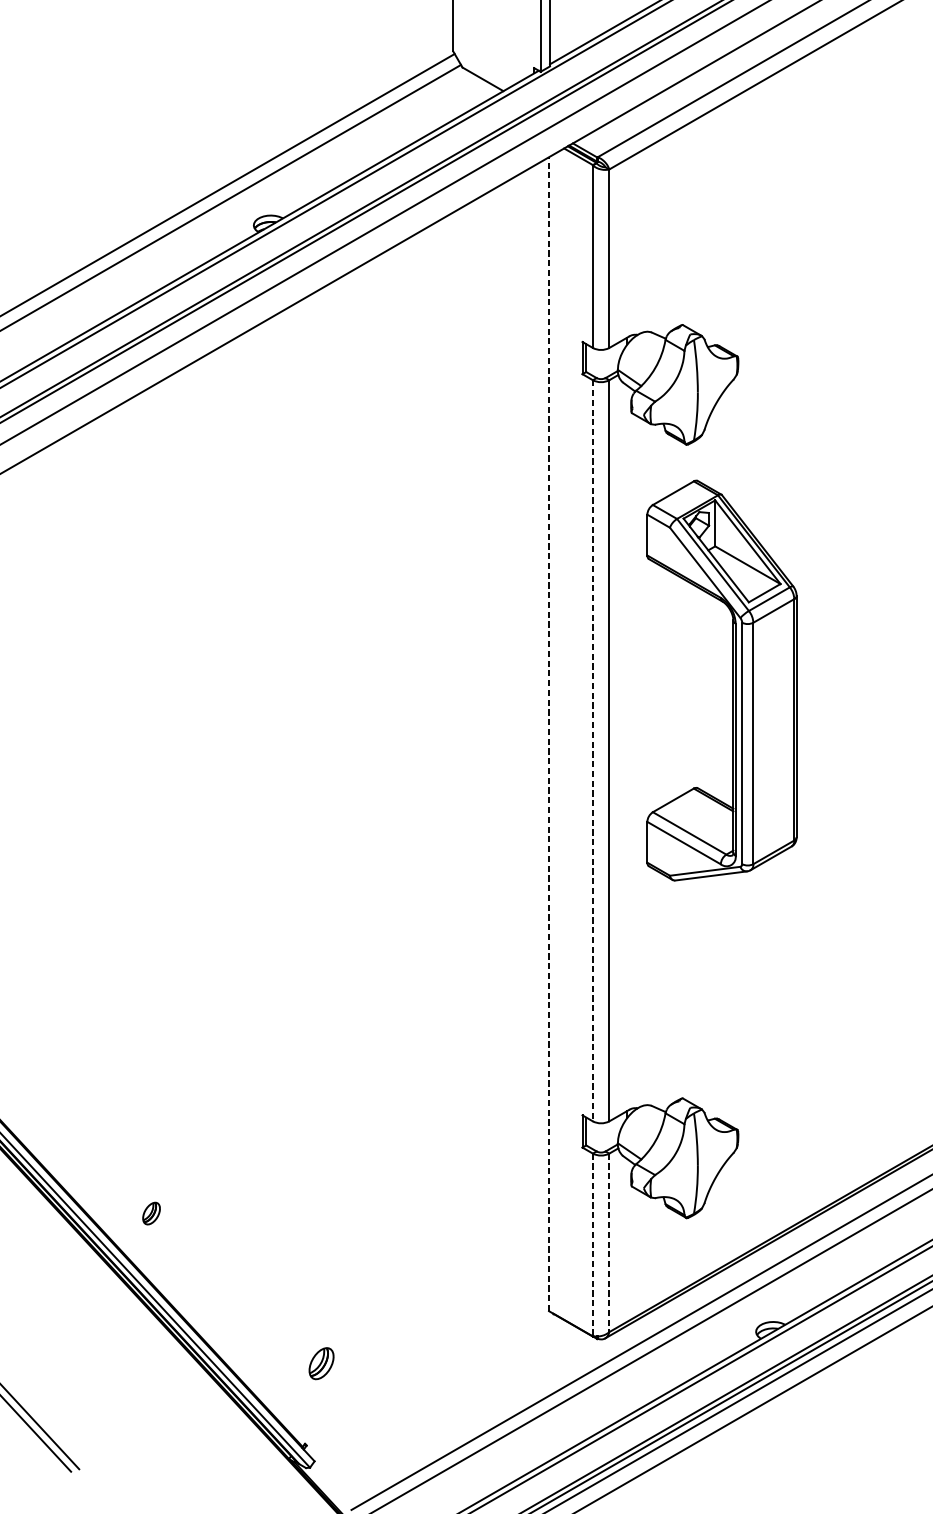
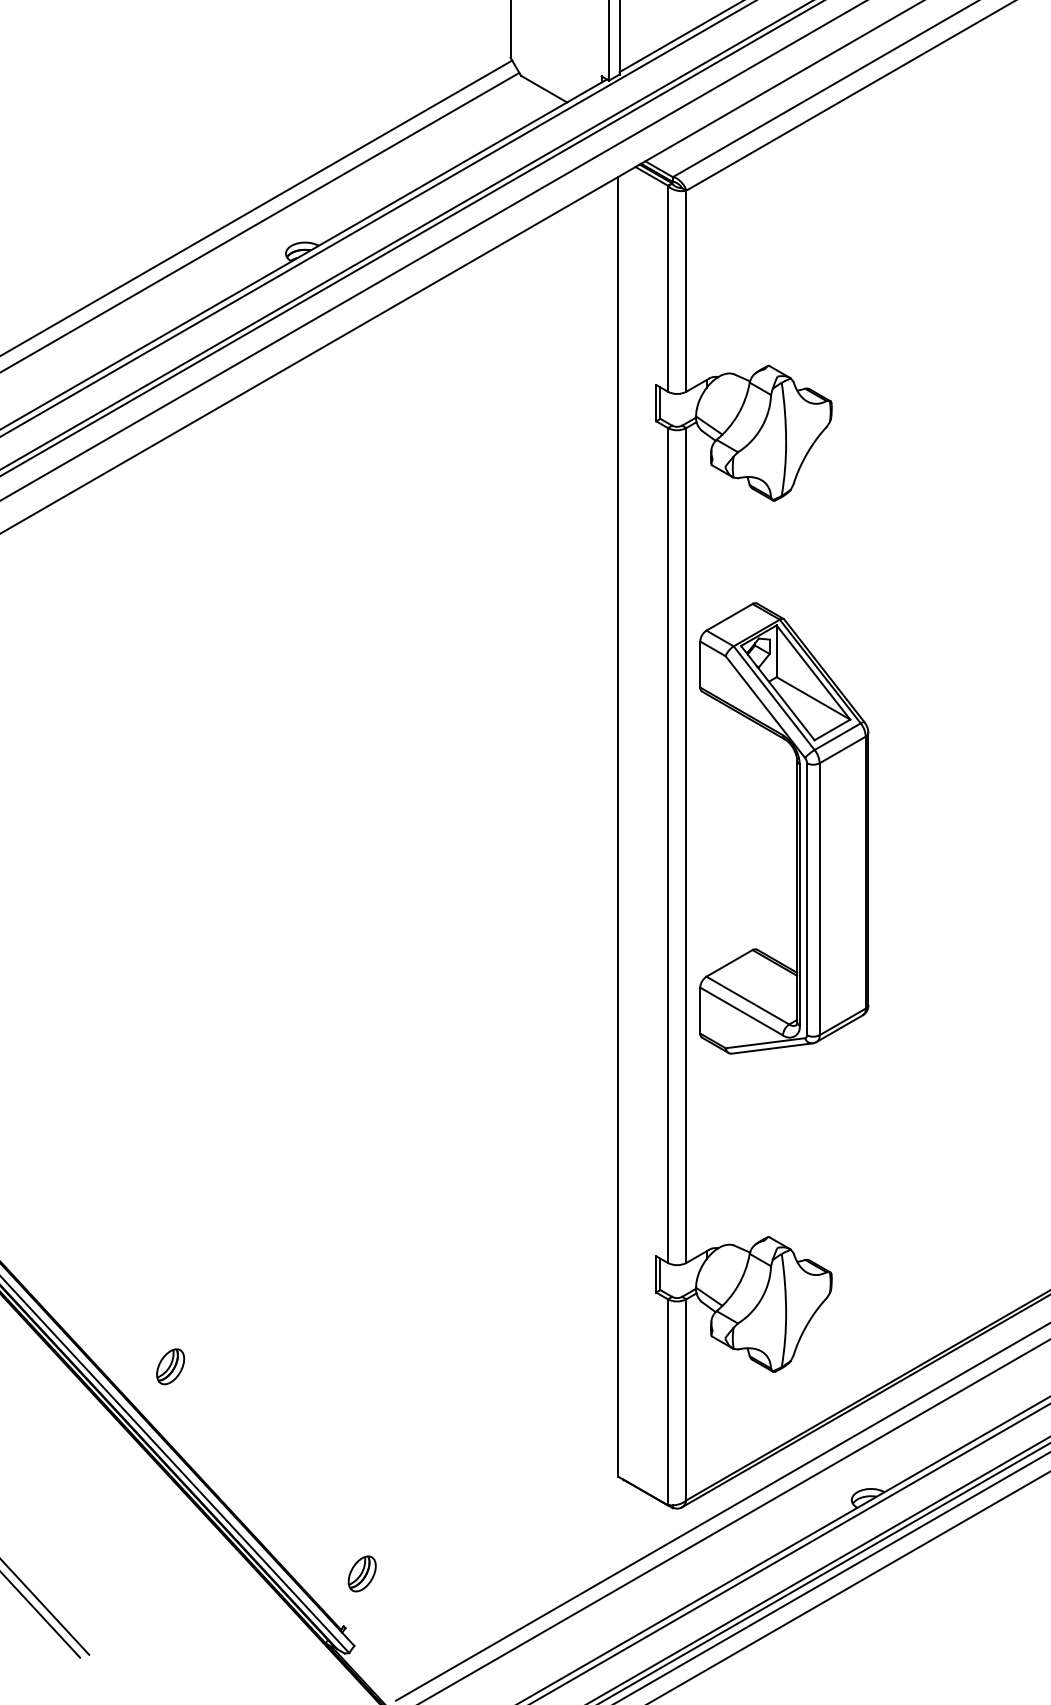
part: (732, 680) -> (796, 828), moved
line: (549, 733) -> (618, 826), dashed -> solid
line: (592, 751) -> (667, 846), dashed -> solid
part: (151, 1213) -> (170, 1366), size x1.43
line: (609, 1242) -> (686, 1399), dashed -> solid
line: (592, 1245) -> (667, 1402), dashed -> solid
part: (320, 1363) -> (361, 1573), moved

